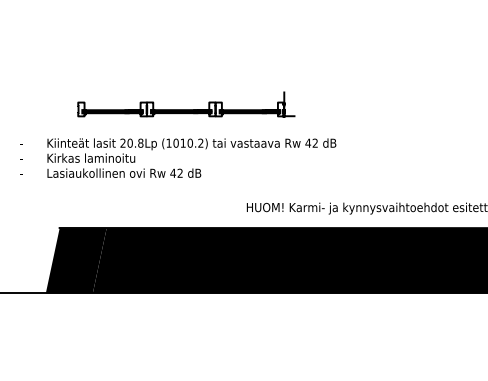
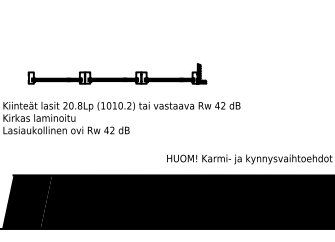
hatch: (289, 103) -> (202, 73), added

